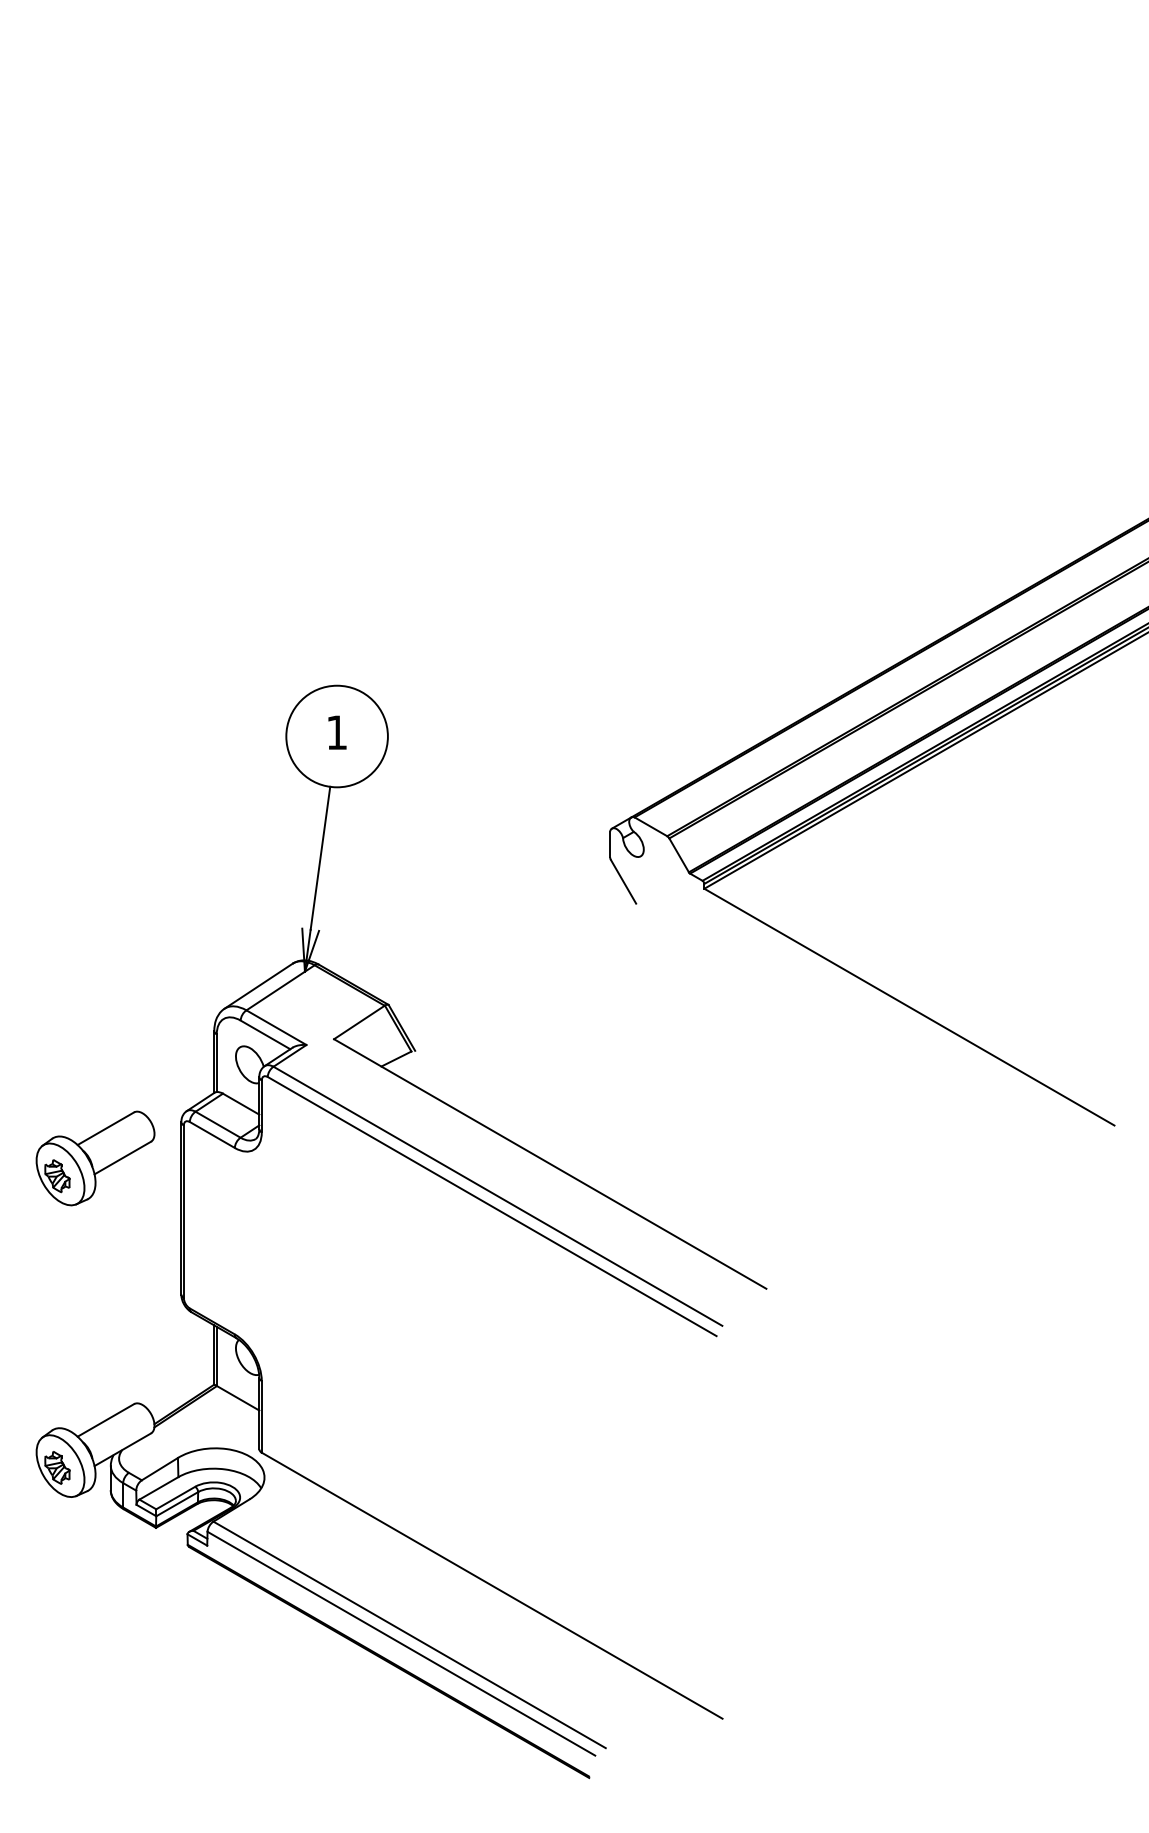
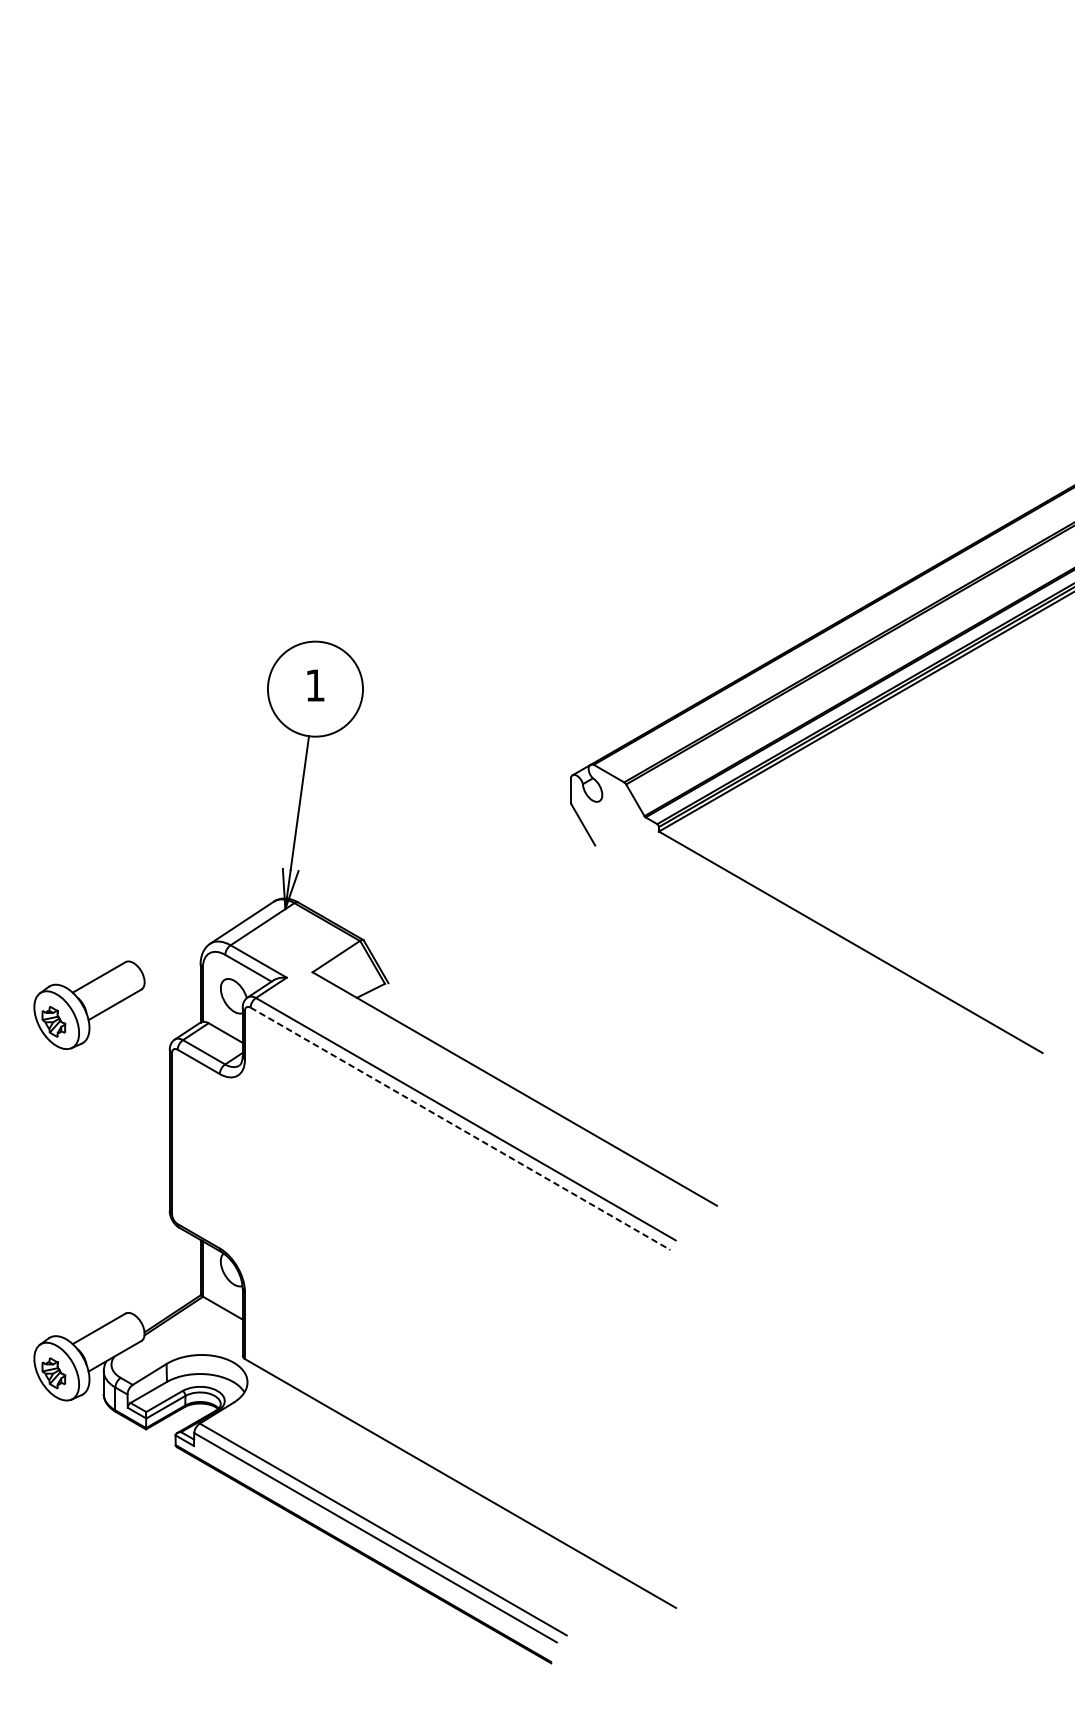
part: (95, 1158) -> (89, 1005), moved
line: (492, 1206) -> (460, 1128), solid -> dashed

